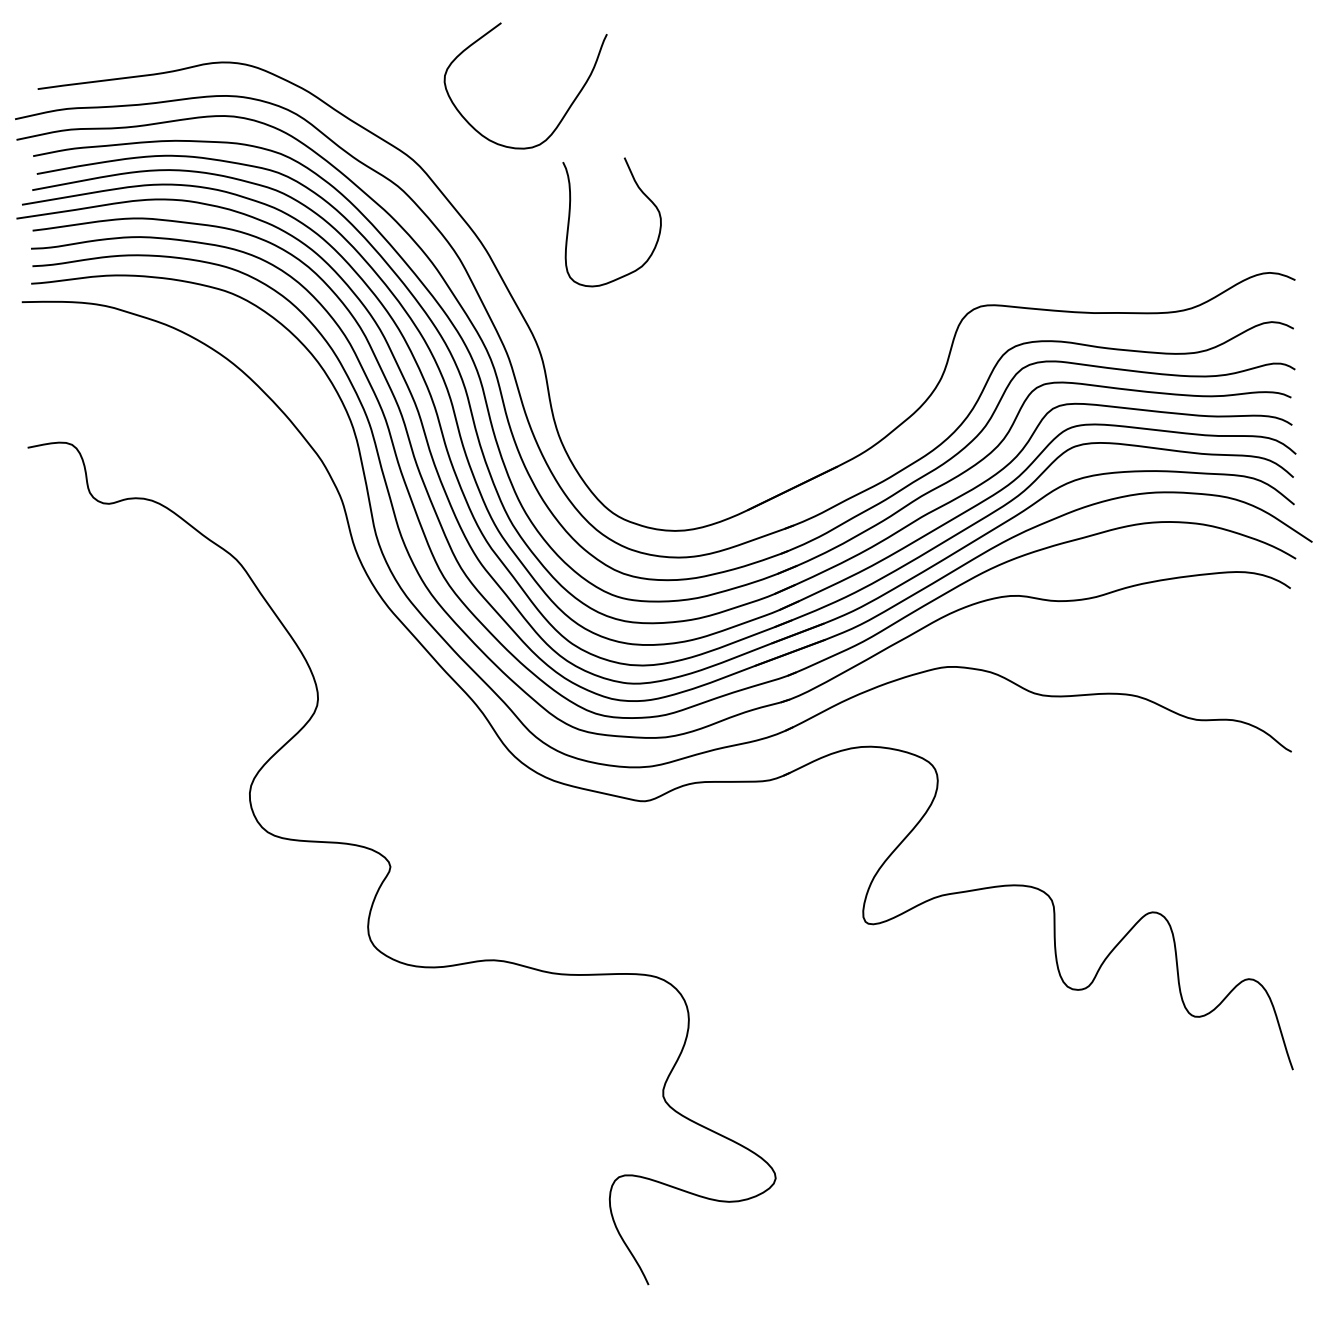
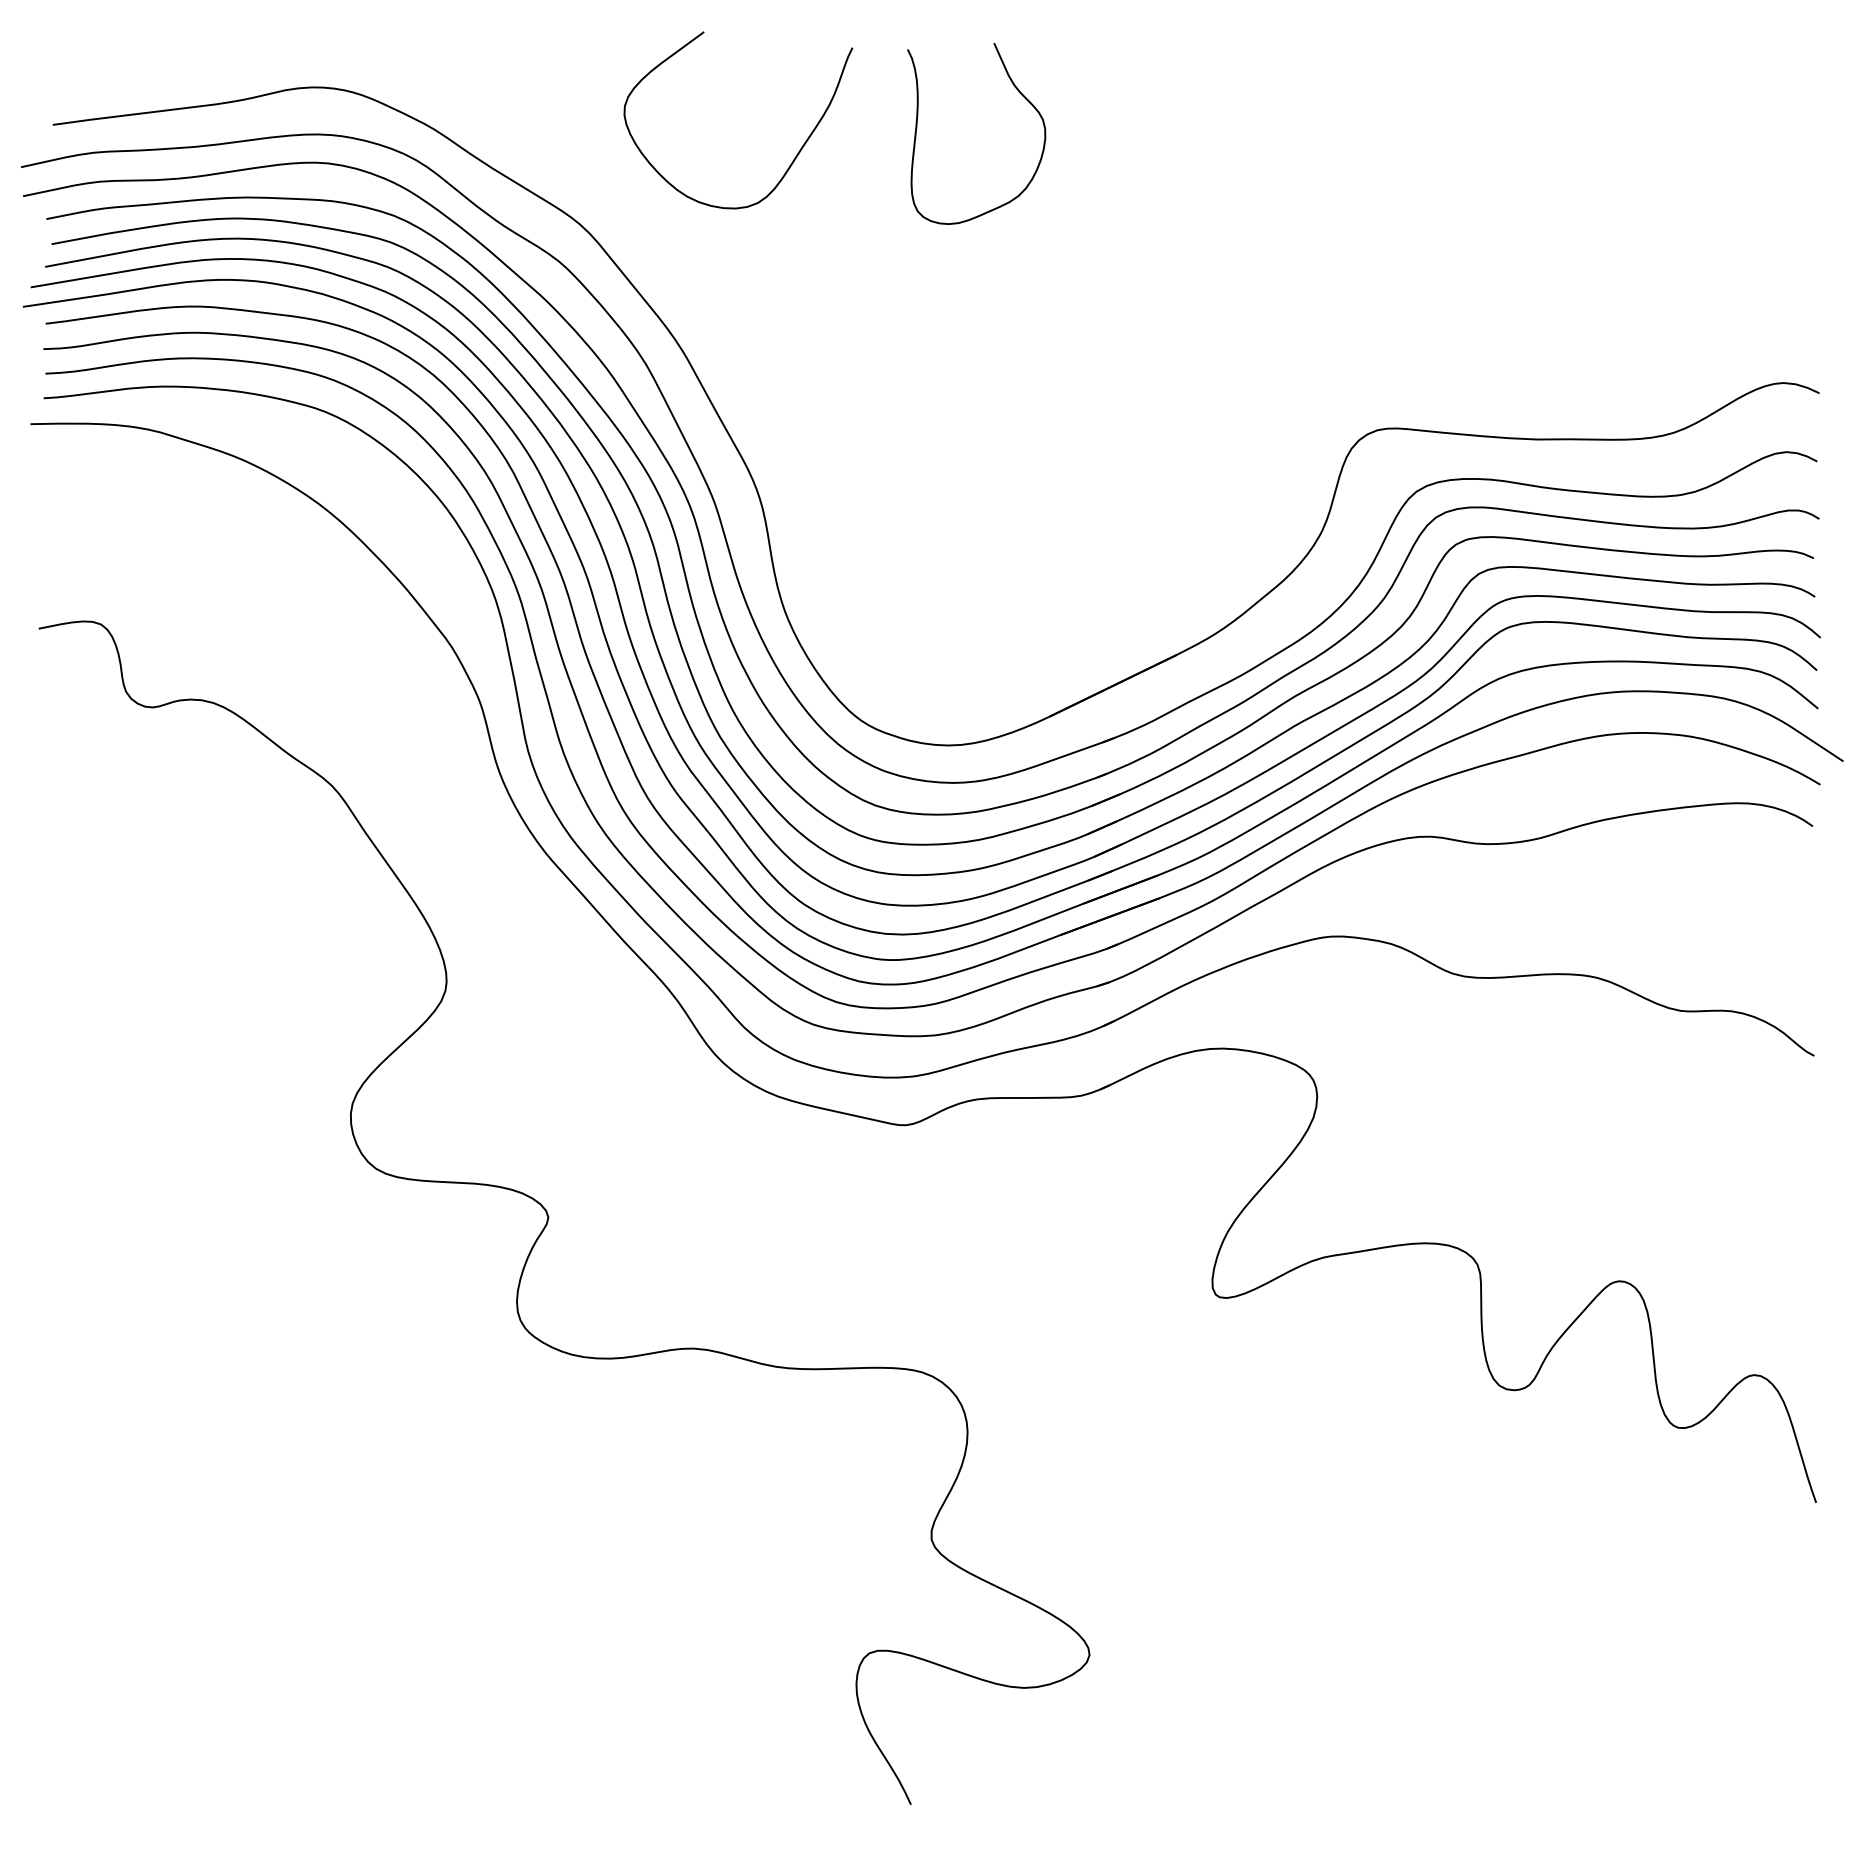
curve: (642, 193) -> (1019, 93), moved

